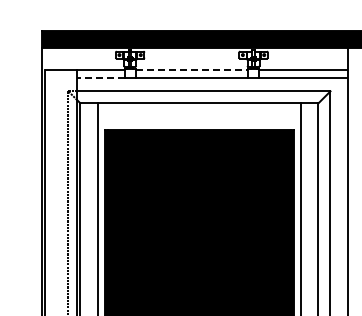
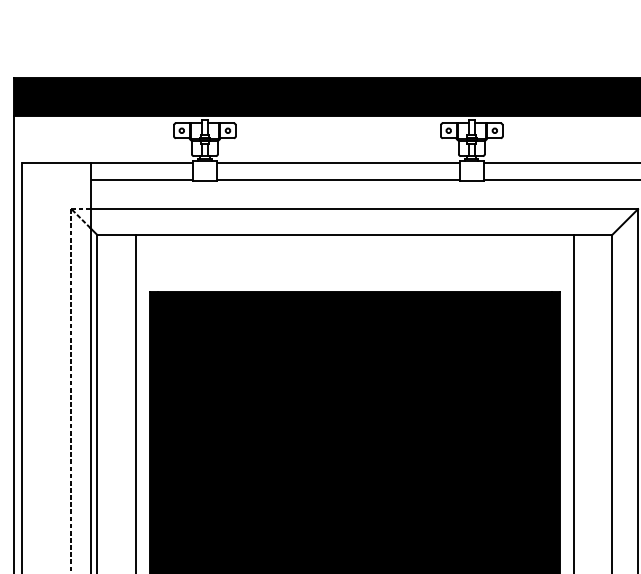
line: (192, 70) -> (339, 164), dashed -> solid
line: (100, 77) -> (140, 179), dashed -> solid

